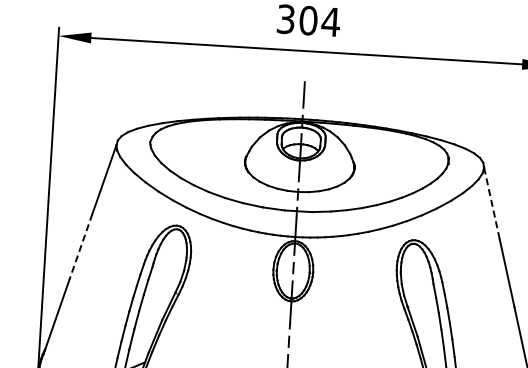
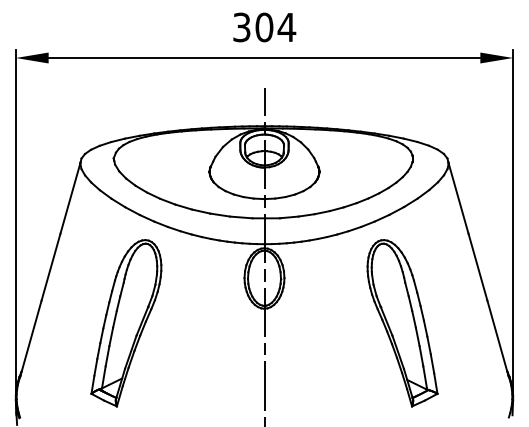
line: (491, 202) -> (458, 197), dashed -> solid
line: (81, 247) -> (51, 267), dashed -> solid

